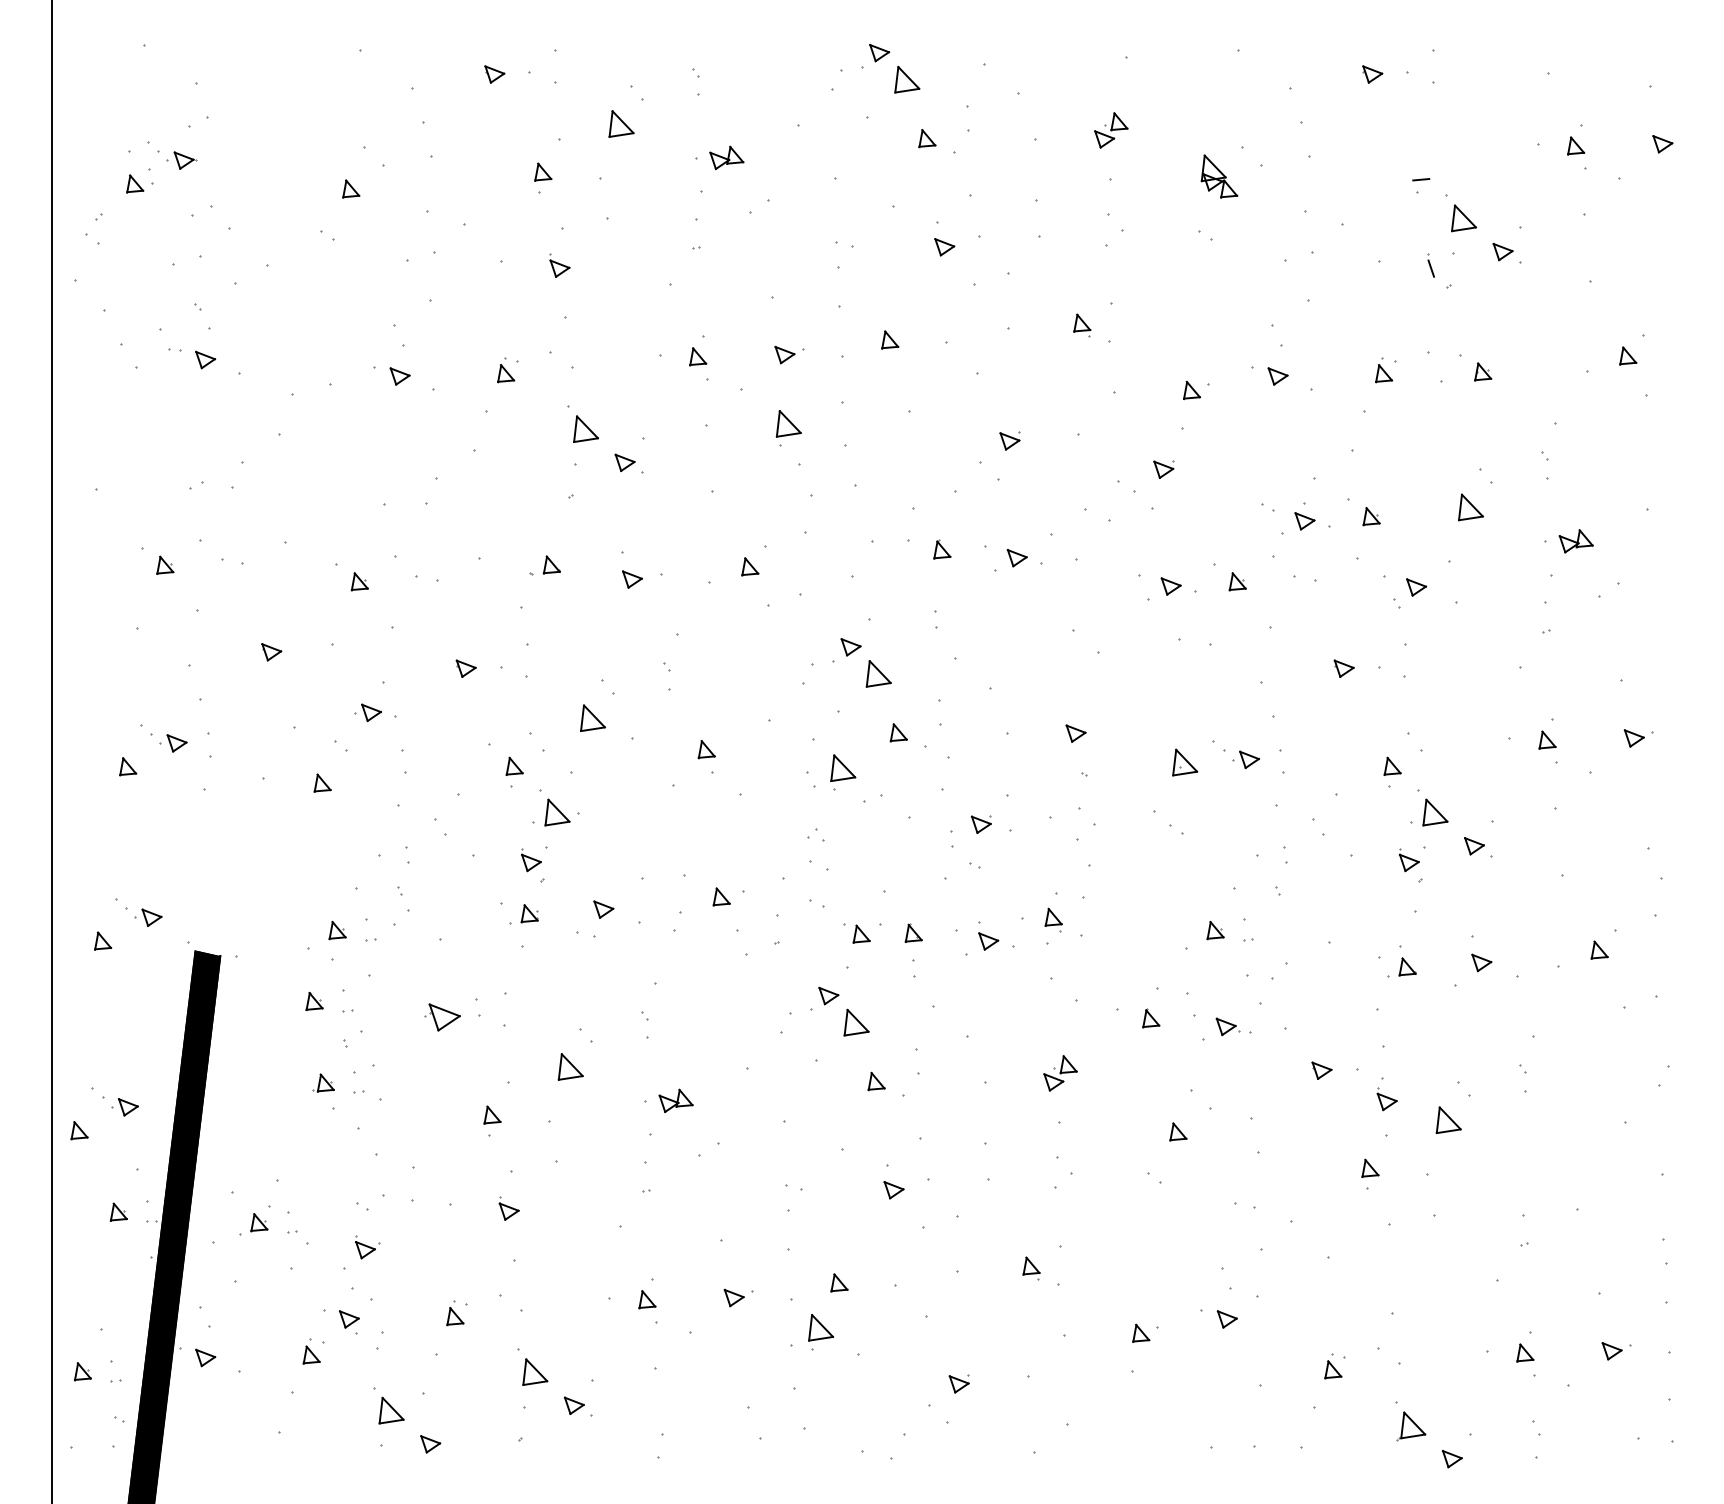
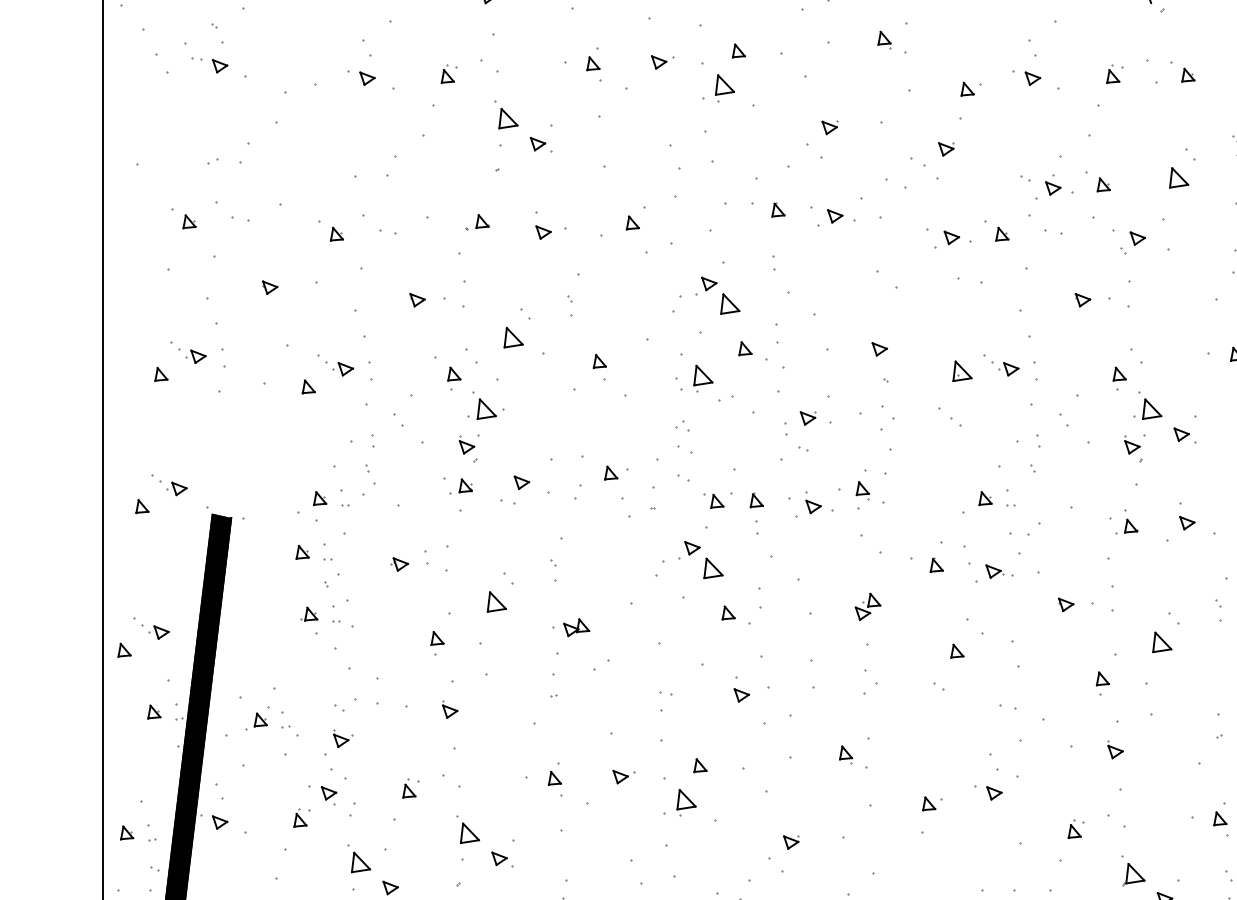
part: (788, 428) -> (724, 88), moved
part: (367, 712) -> (342, 368), moved
part: (442, 1017) -> (399, 564), size x0.62
part: (1386, 1099) -> (1115, 750), moved

